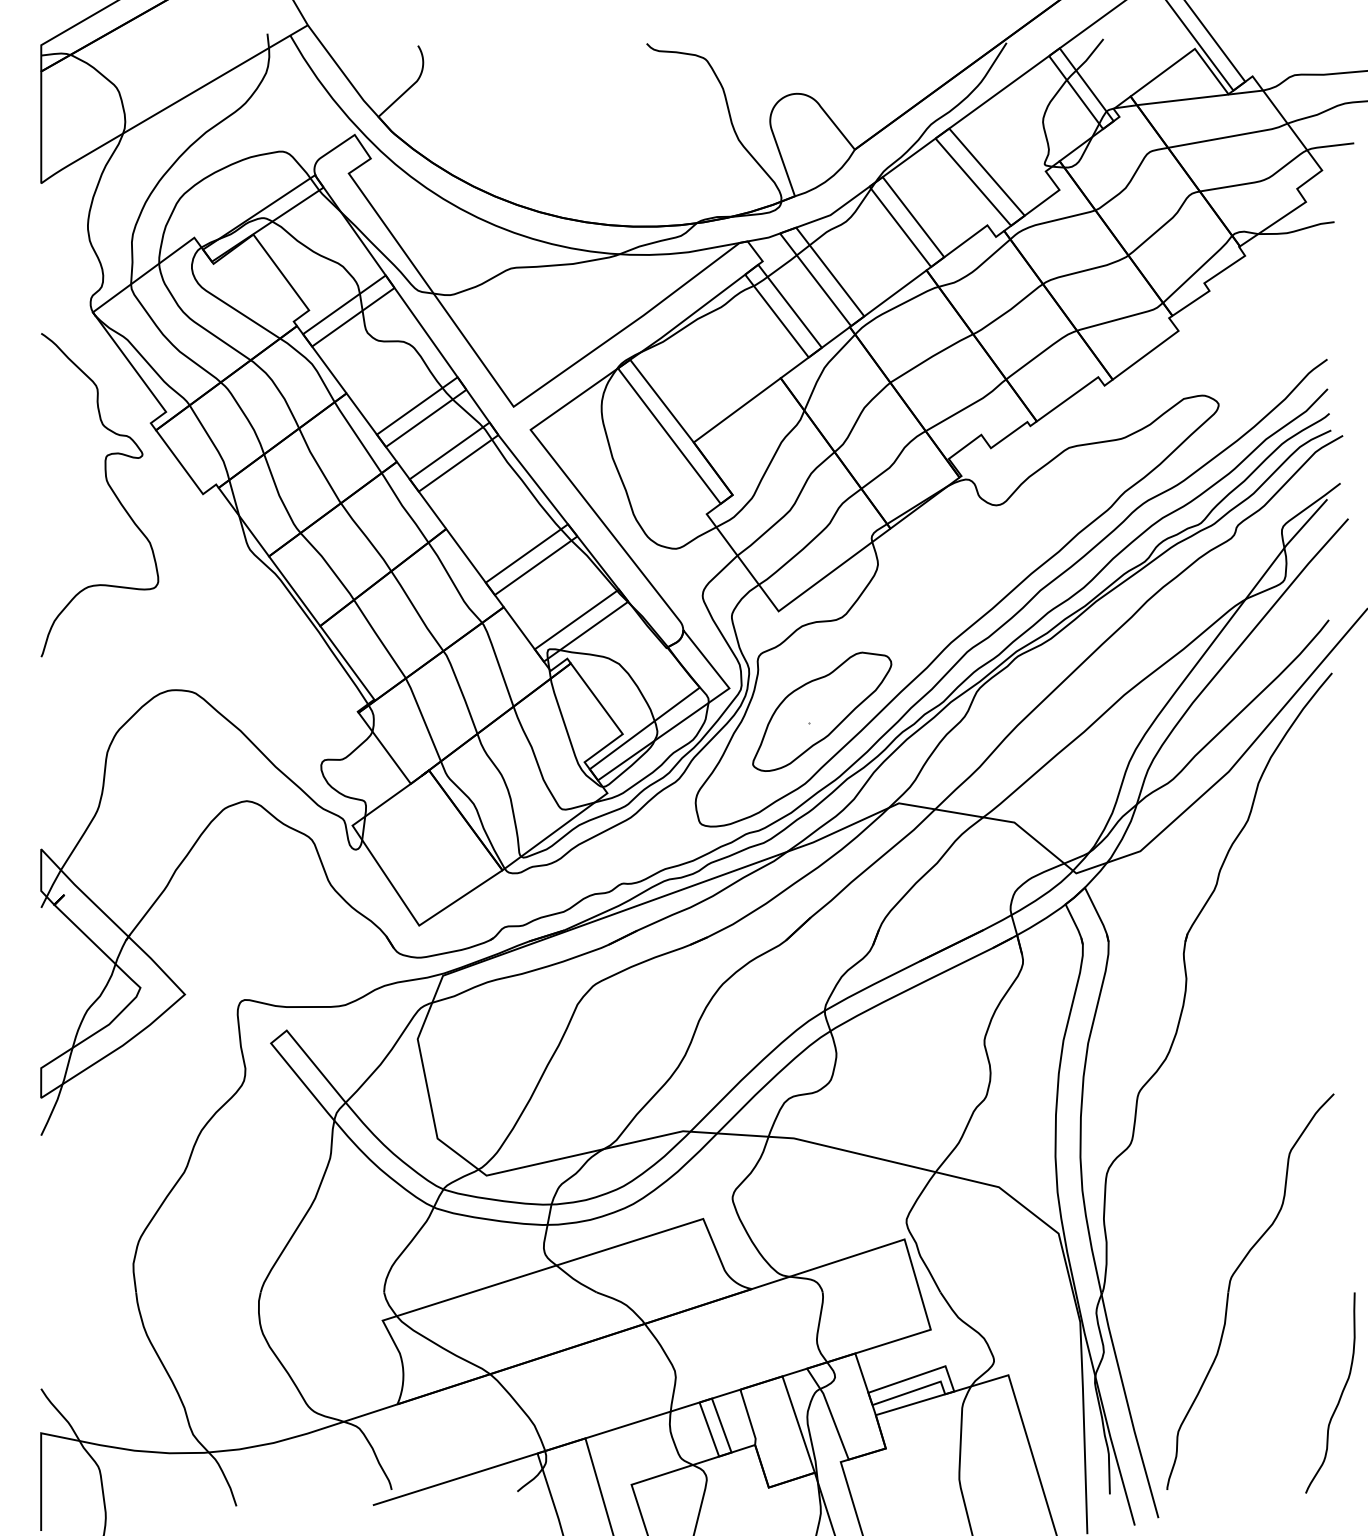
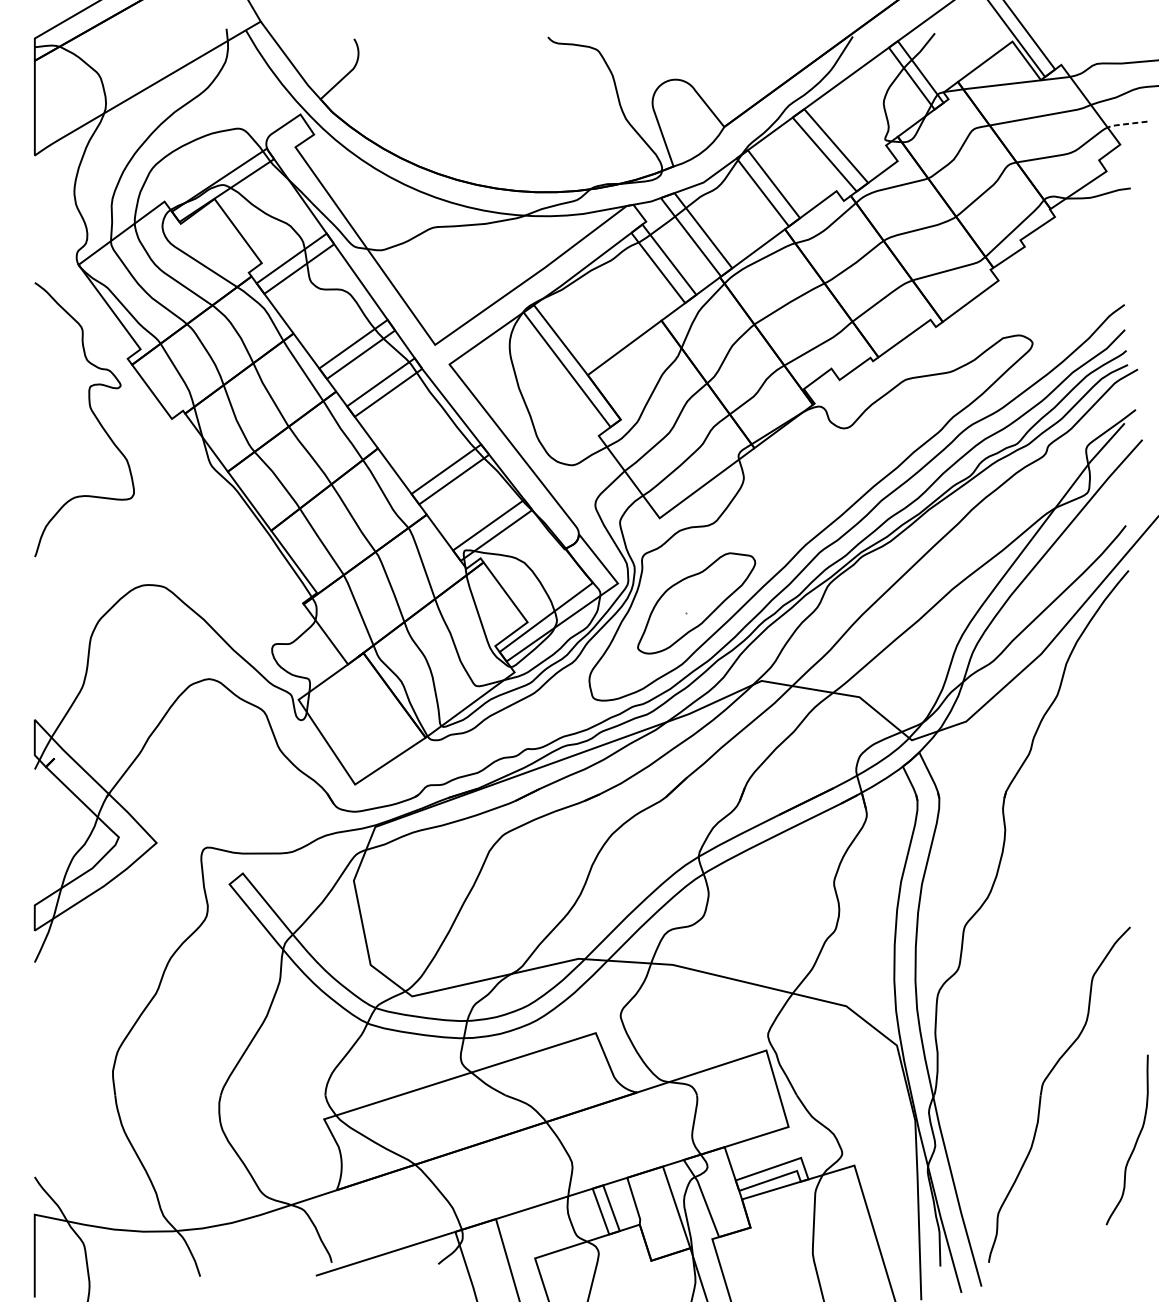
line: (1328, 146) -> (1125, 124), solid -> dashed
curve: (1340, 1394) -> (1135, 1141), moved

